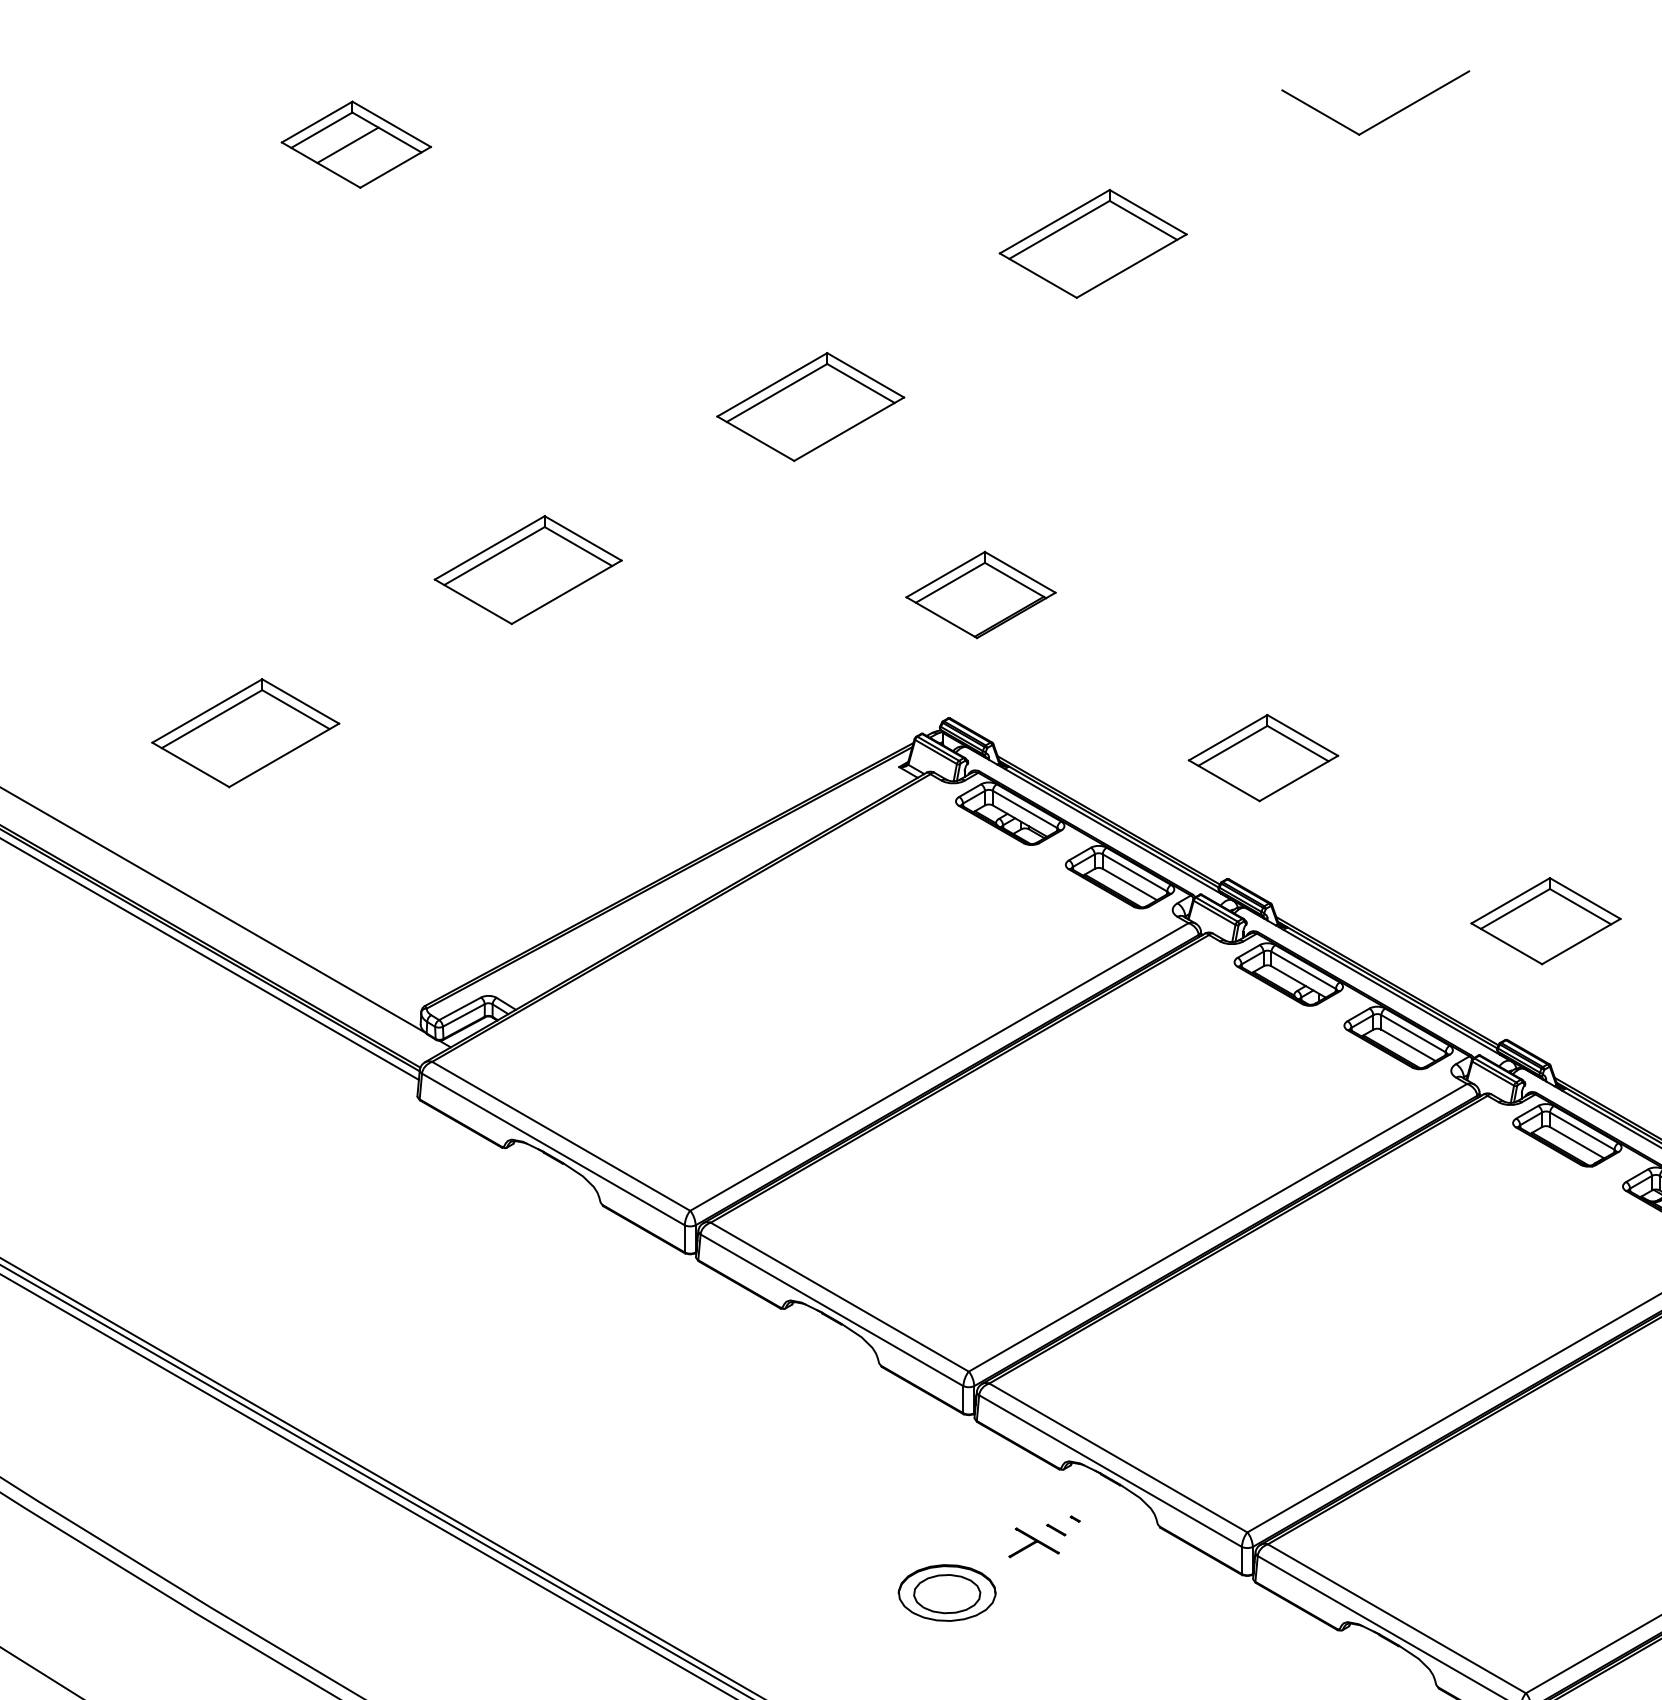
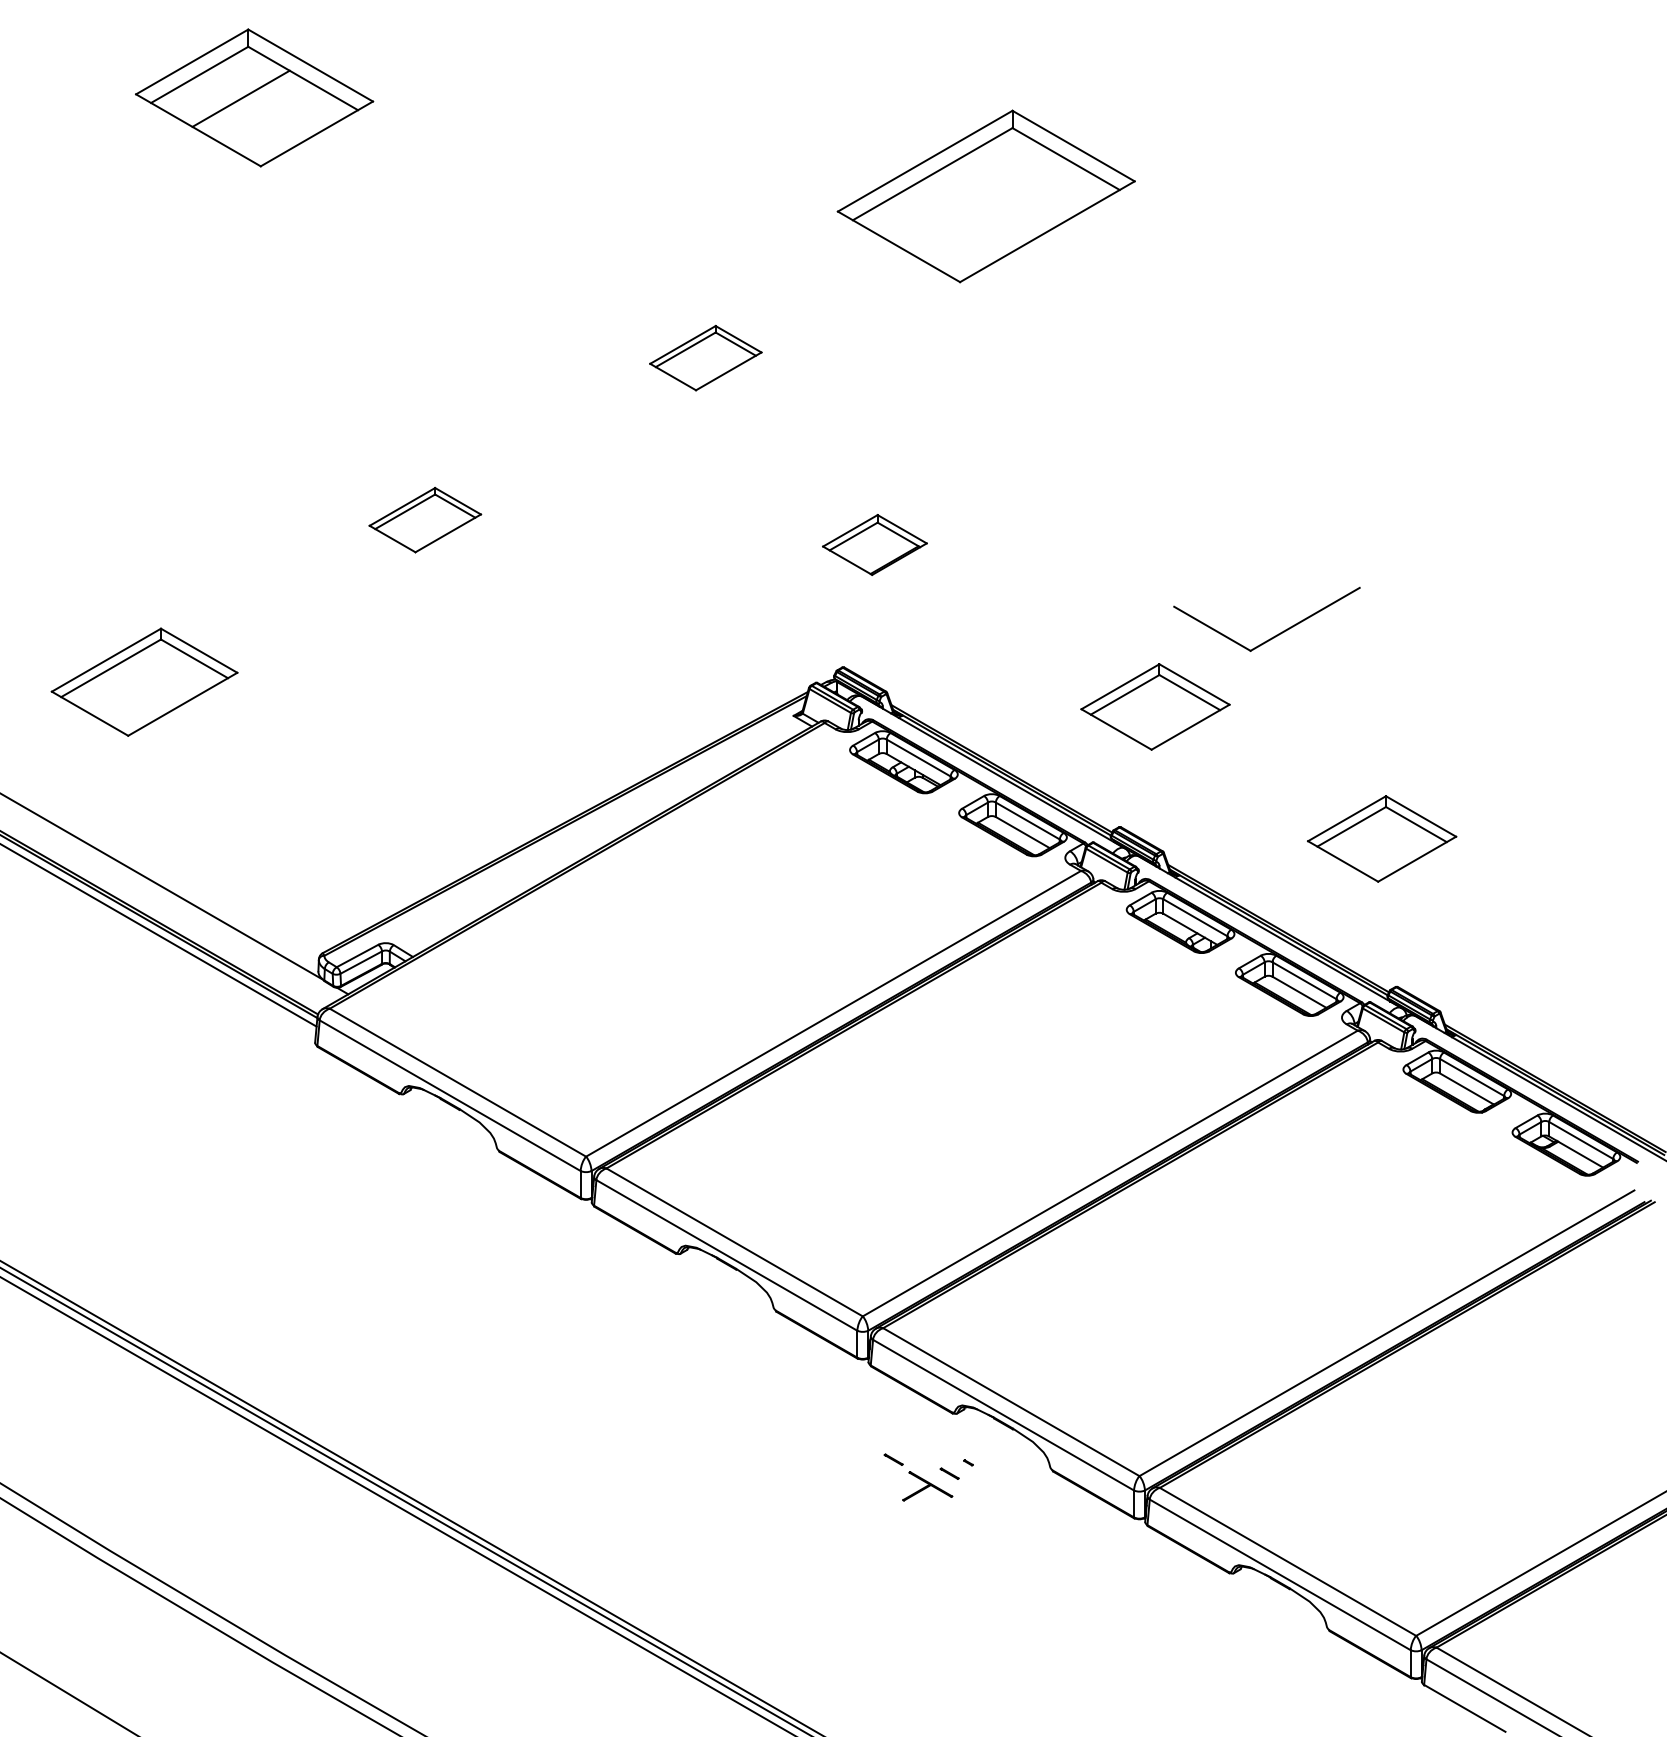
part: (1385, 118) -> (1276, 634), moved
part: (356, 144) -> (254, 97), size x1.6
part: (1093, 243) -> (986, 195), size x1.6
part: (810, 406) -> (705, 357), size x0.6
part: (528, 569) -> (425, 519), size x0.6
part: (980, 594) -> (874, 544), size x0.7
part: (1546, 920) -> (1382, 838), moved
line: (999, 1515) -> (893, 1459), added
part: (947, 1592) -> (841, 1535), removed

